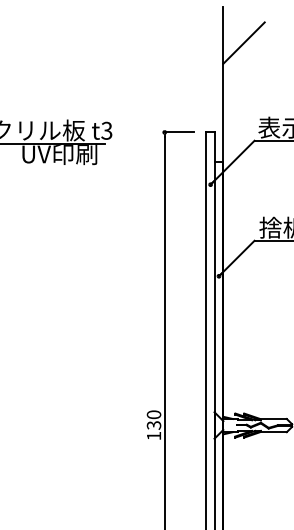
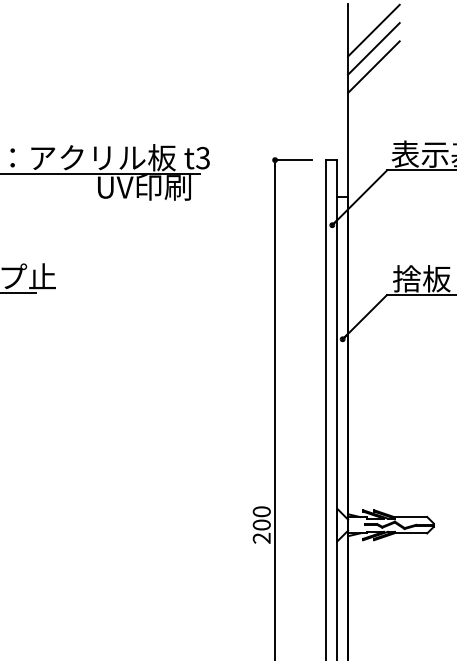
line: (243, 28) -> (373, 30), added
line: (243, 57) -> (373, 66), added
text: (153, 430) -> (261, 531), 130 -> 200

